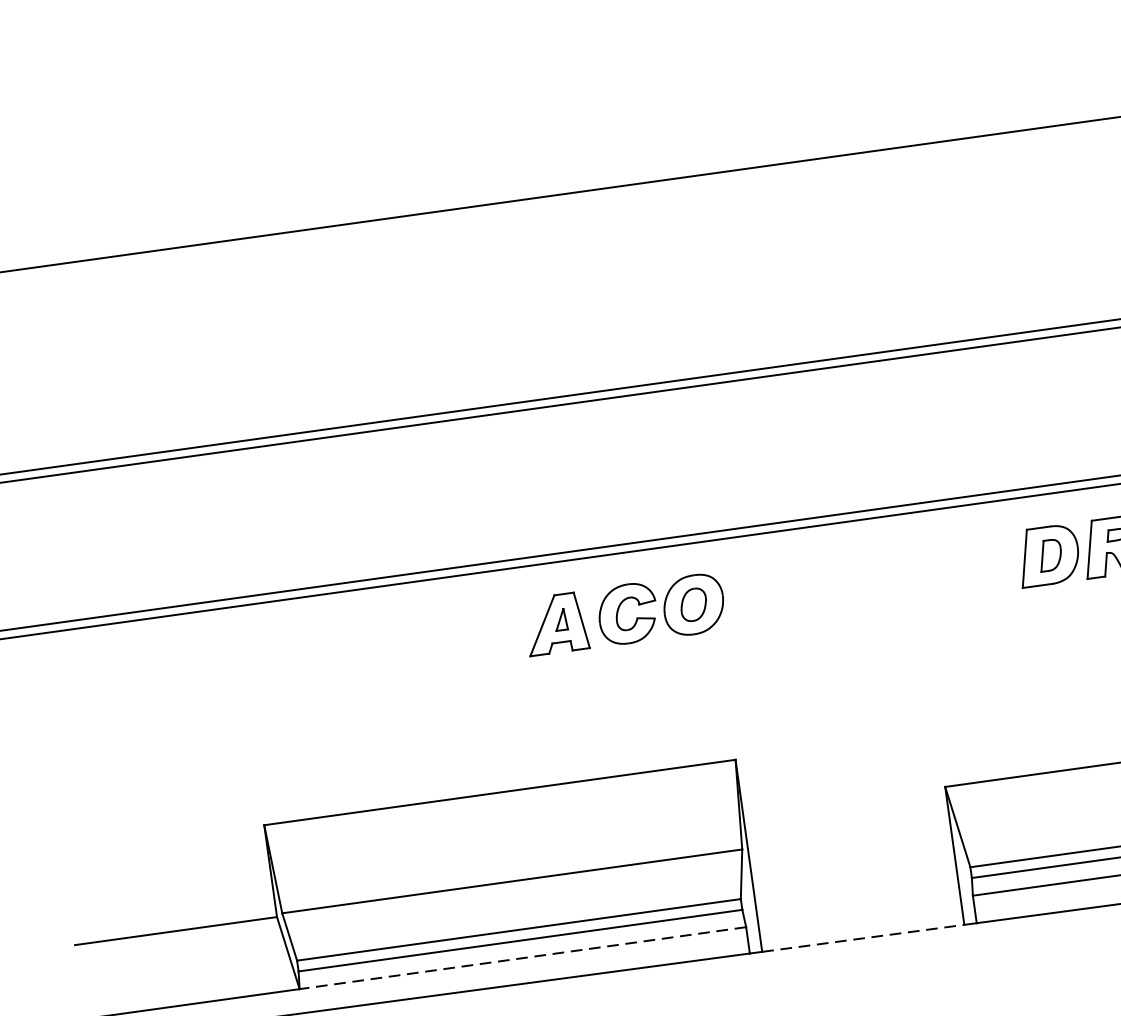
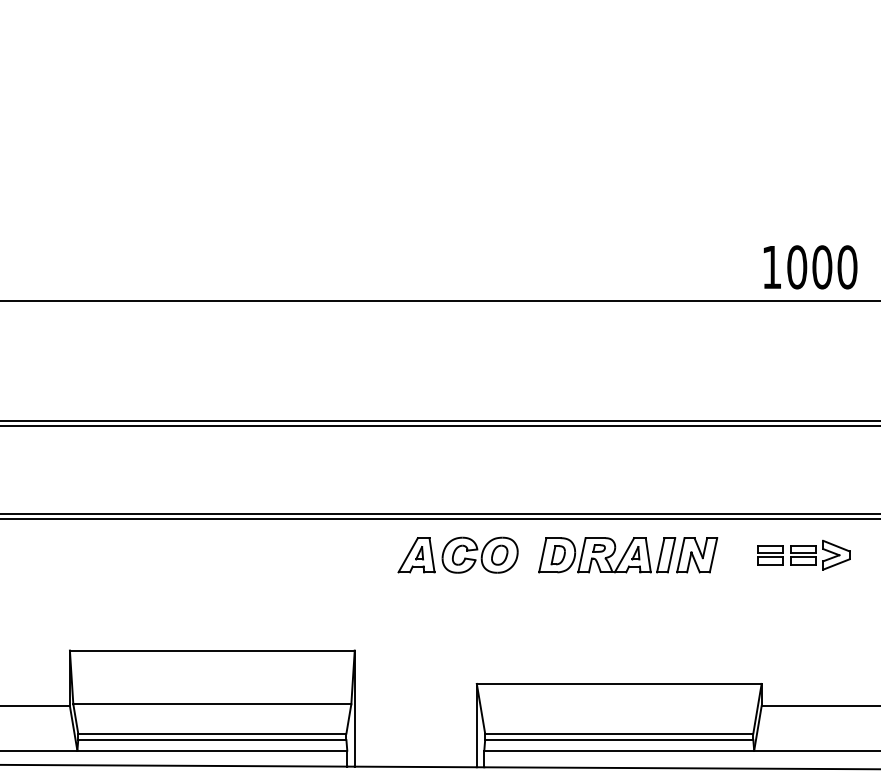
part: (623, 613) -> (457, 554), moved
line: (864, 937) -> (416, 766), dashed -> solid
line: (523, 957) -> (212, 750), dashed -> solid

